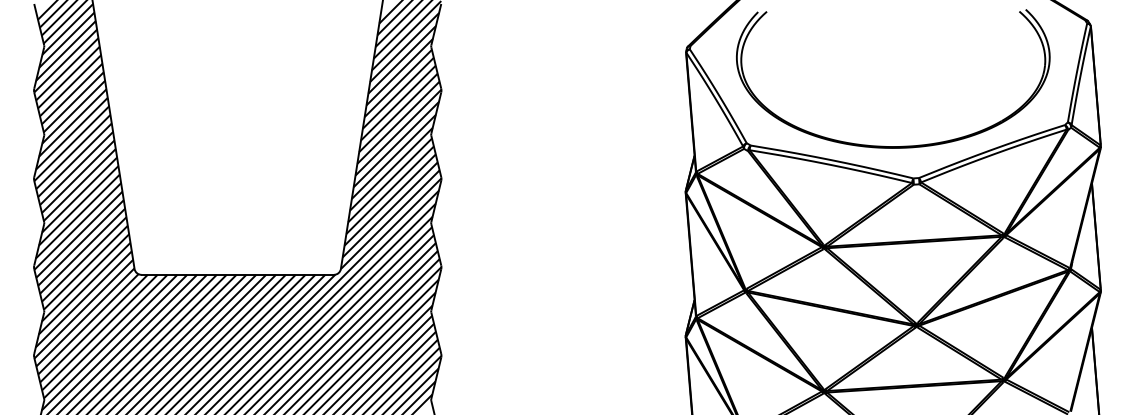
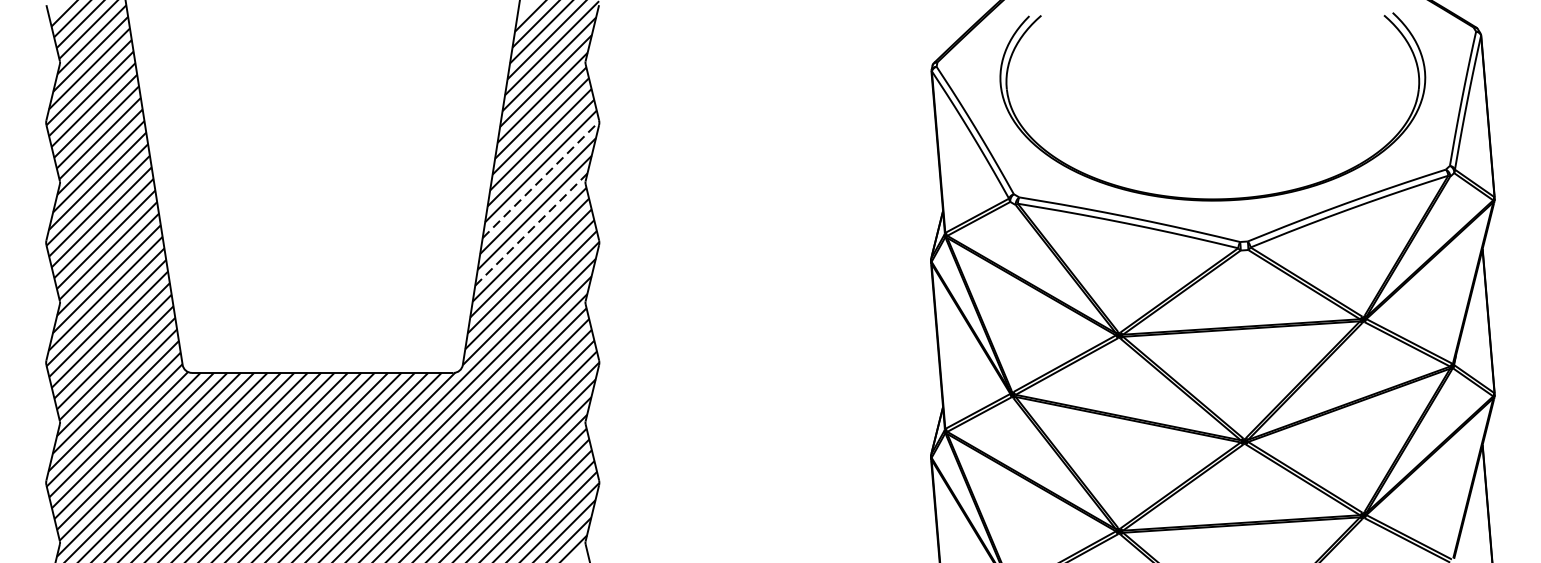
line: (398, 132) -> (541, 179), solid -> dashed
line: (391, 168) -> (531, 228), solid -> dashed

